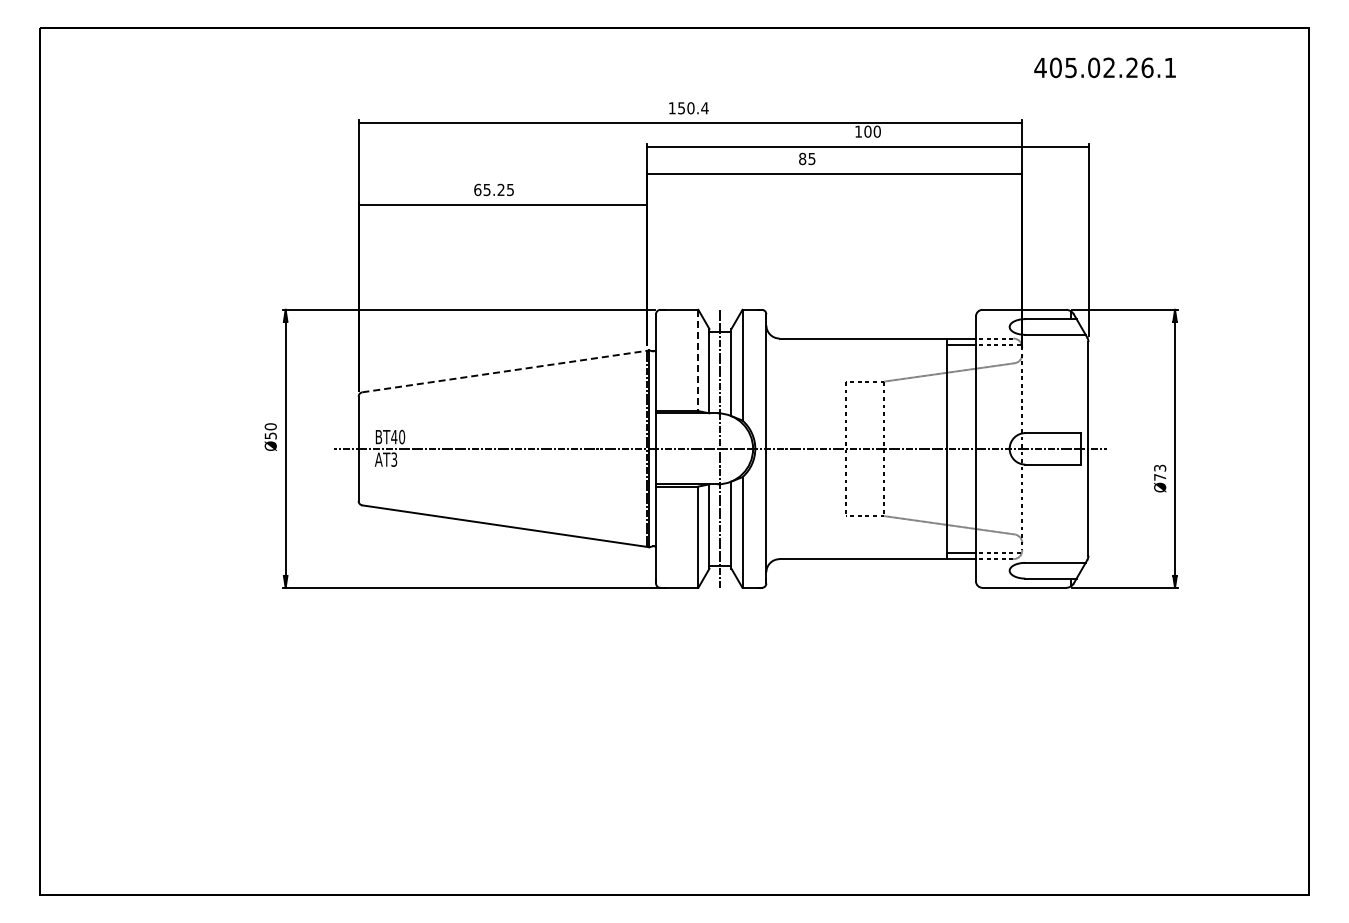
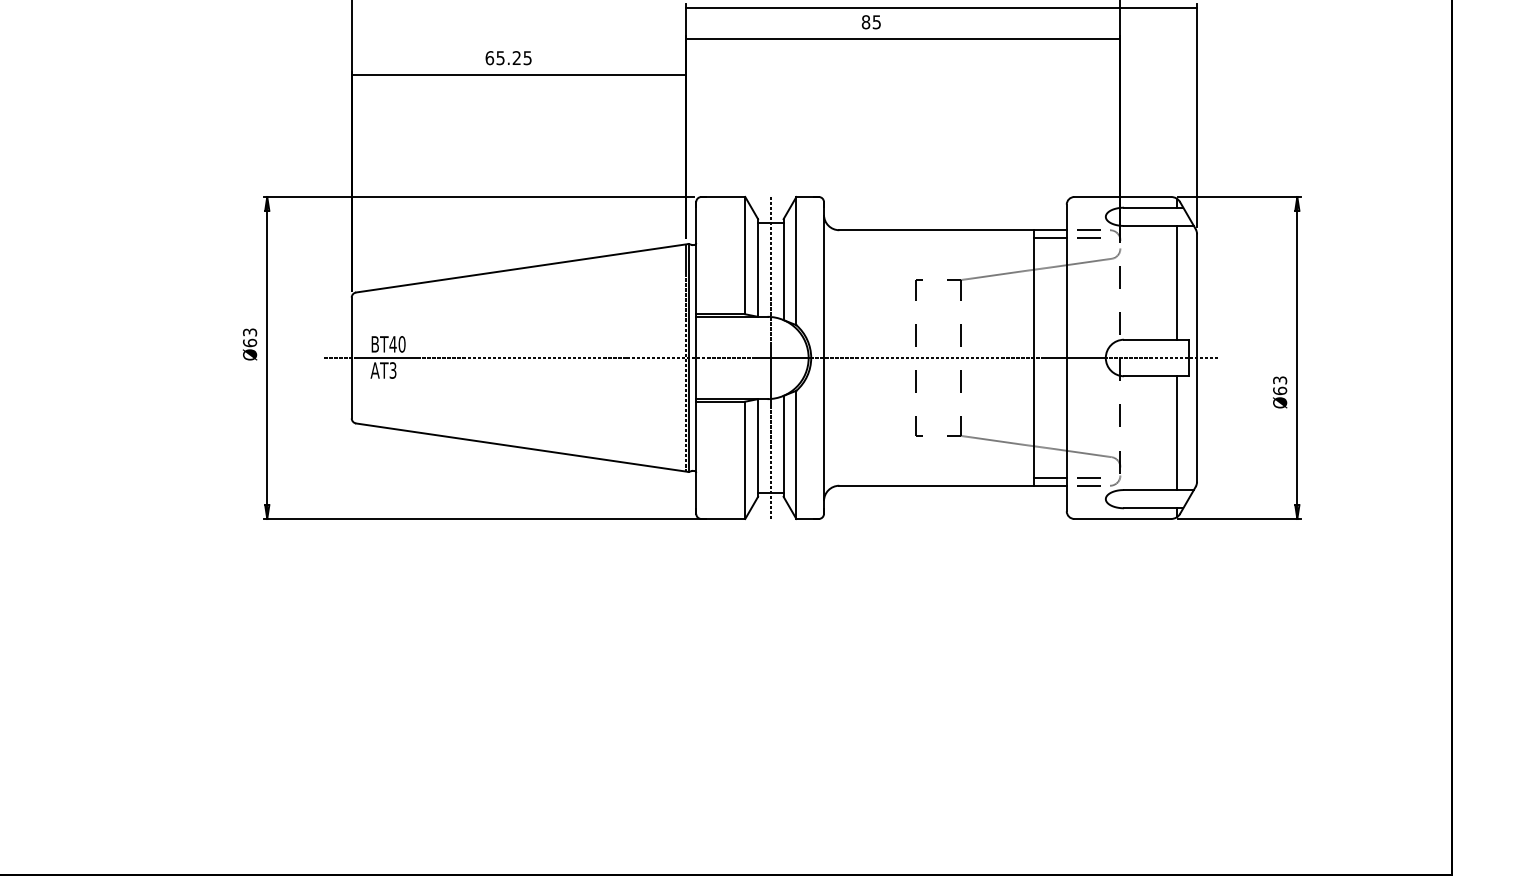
line: (698, 360) -> (745, 255), dashed -> solid
line: (506, 371) -> (523, 268), dashed -> solid
line: (1071, 383) -> (1177, 282), added
text: (270, 431) -> (249, 337), Ø50 -> Ø63
text: (1160, 476) -> (1280, 390), Ø73 -> Ø63
line: (1071, 513) -> (1177, 432), added

